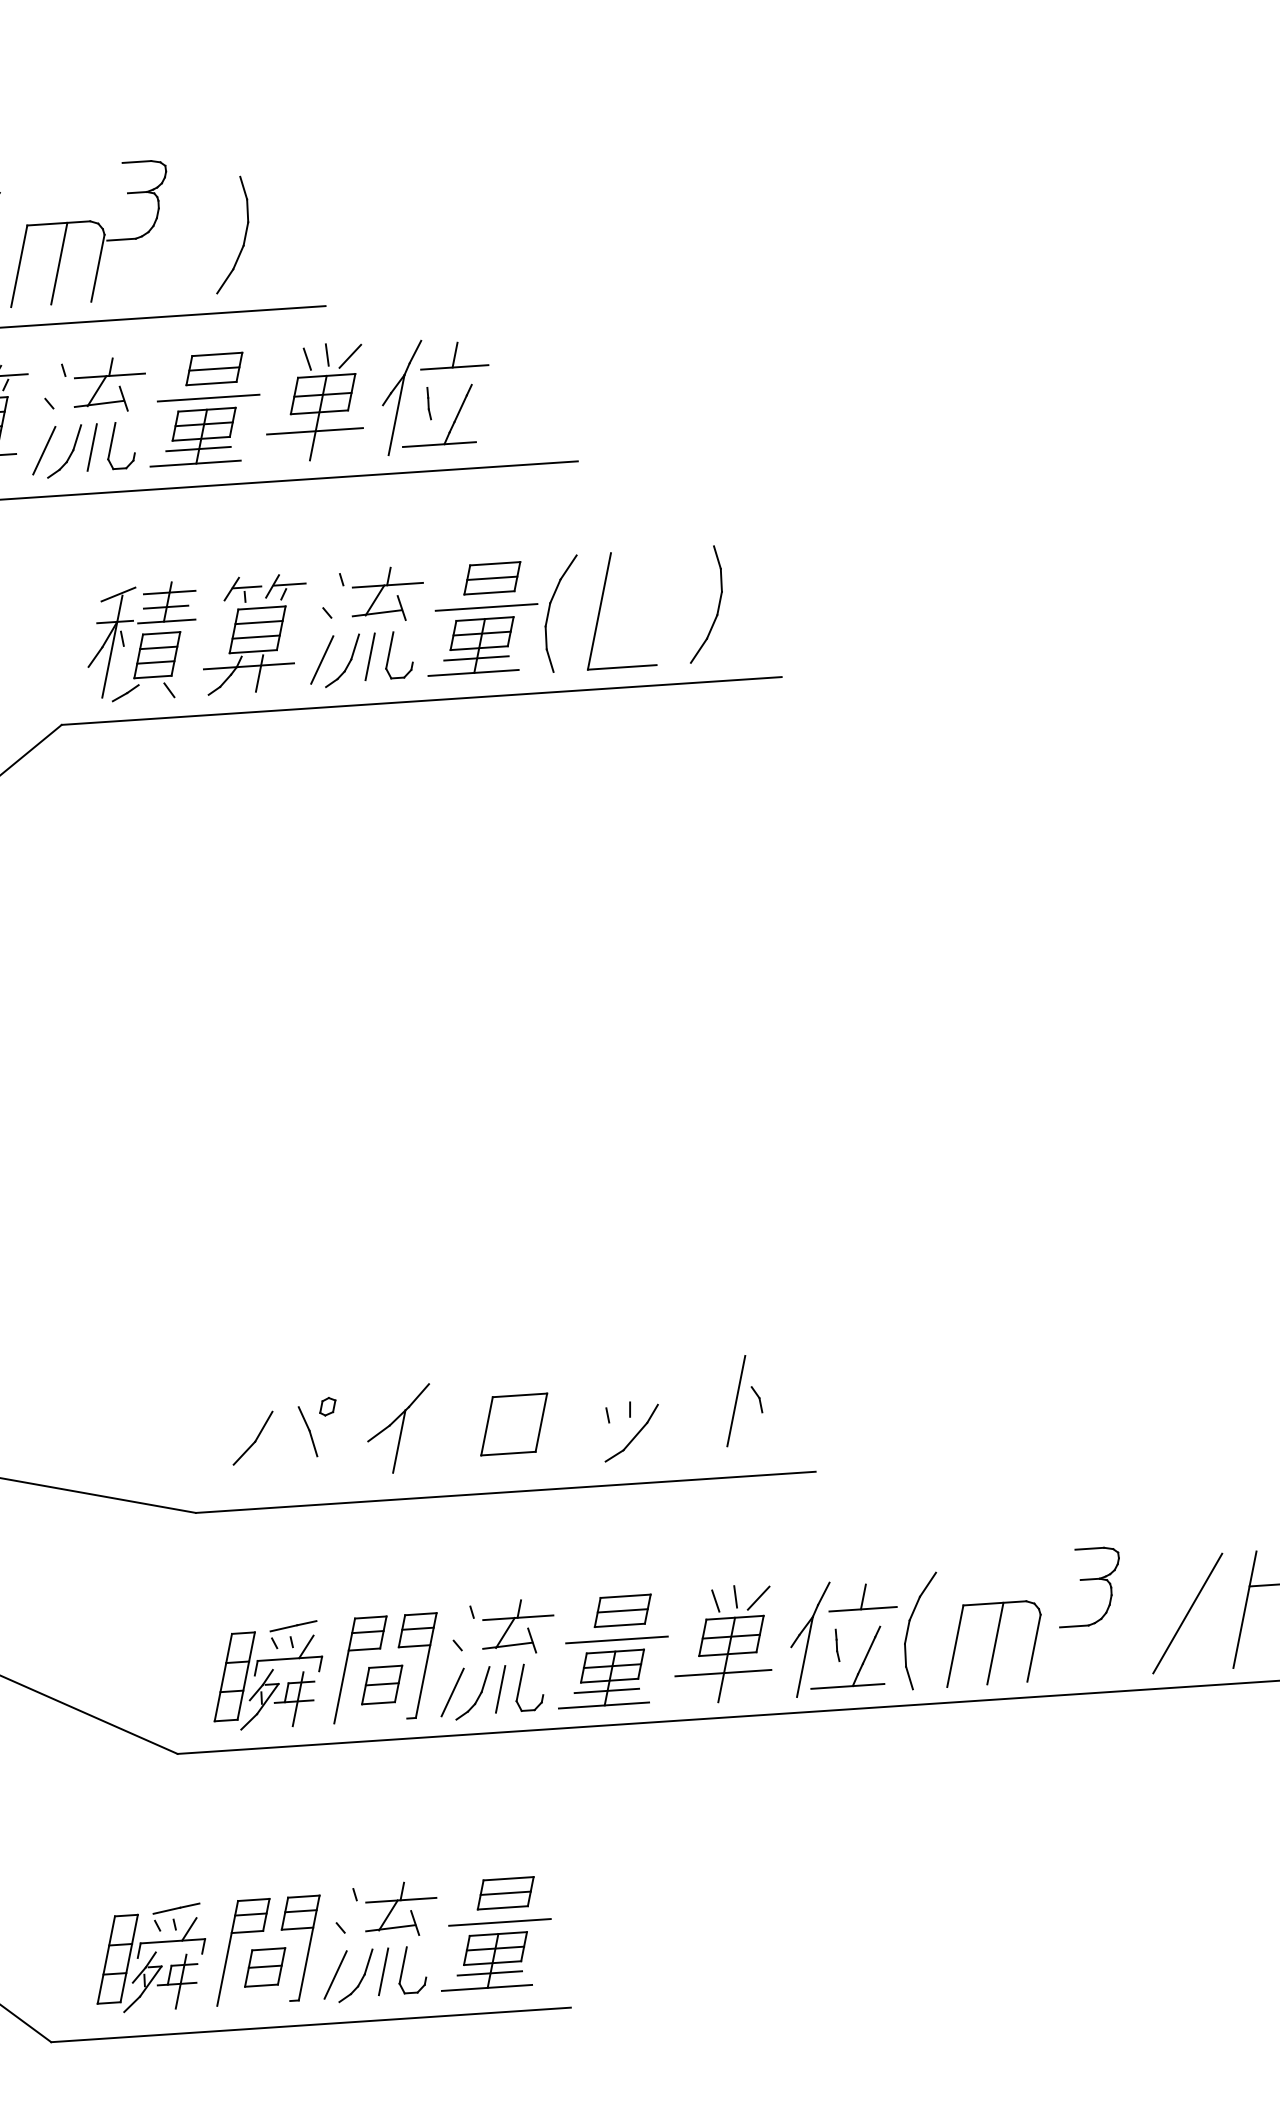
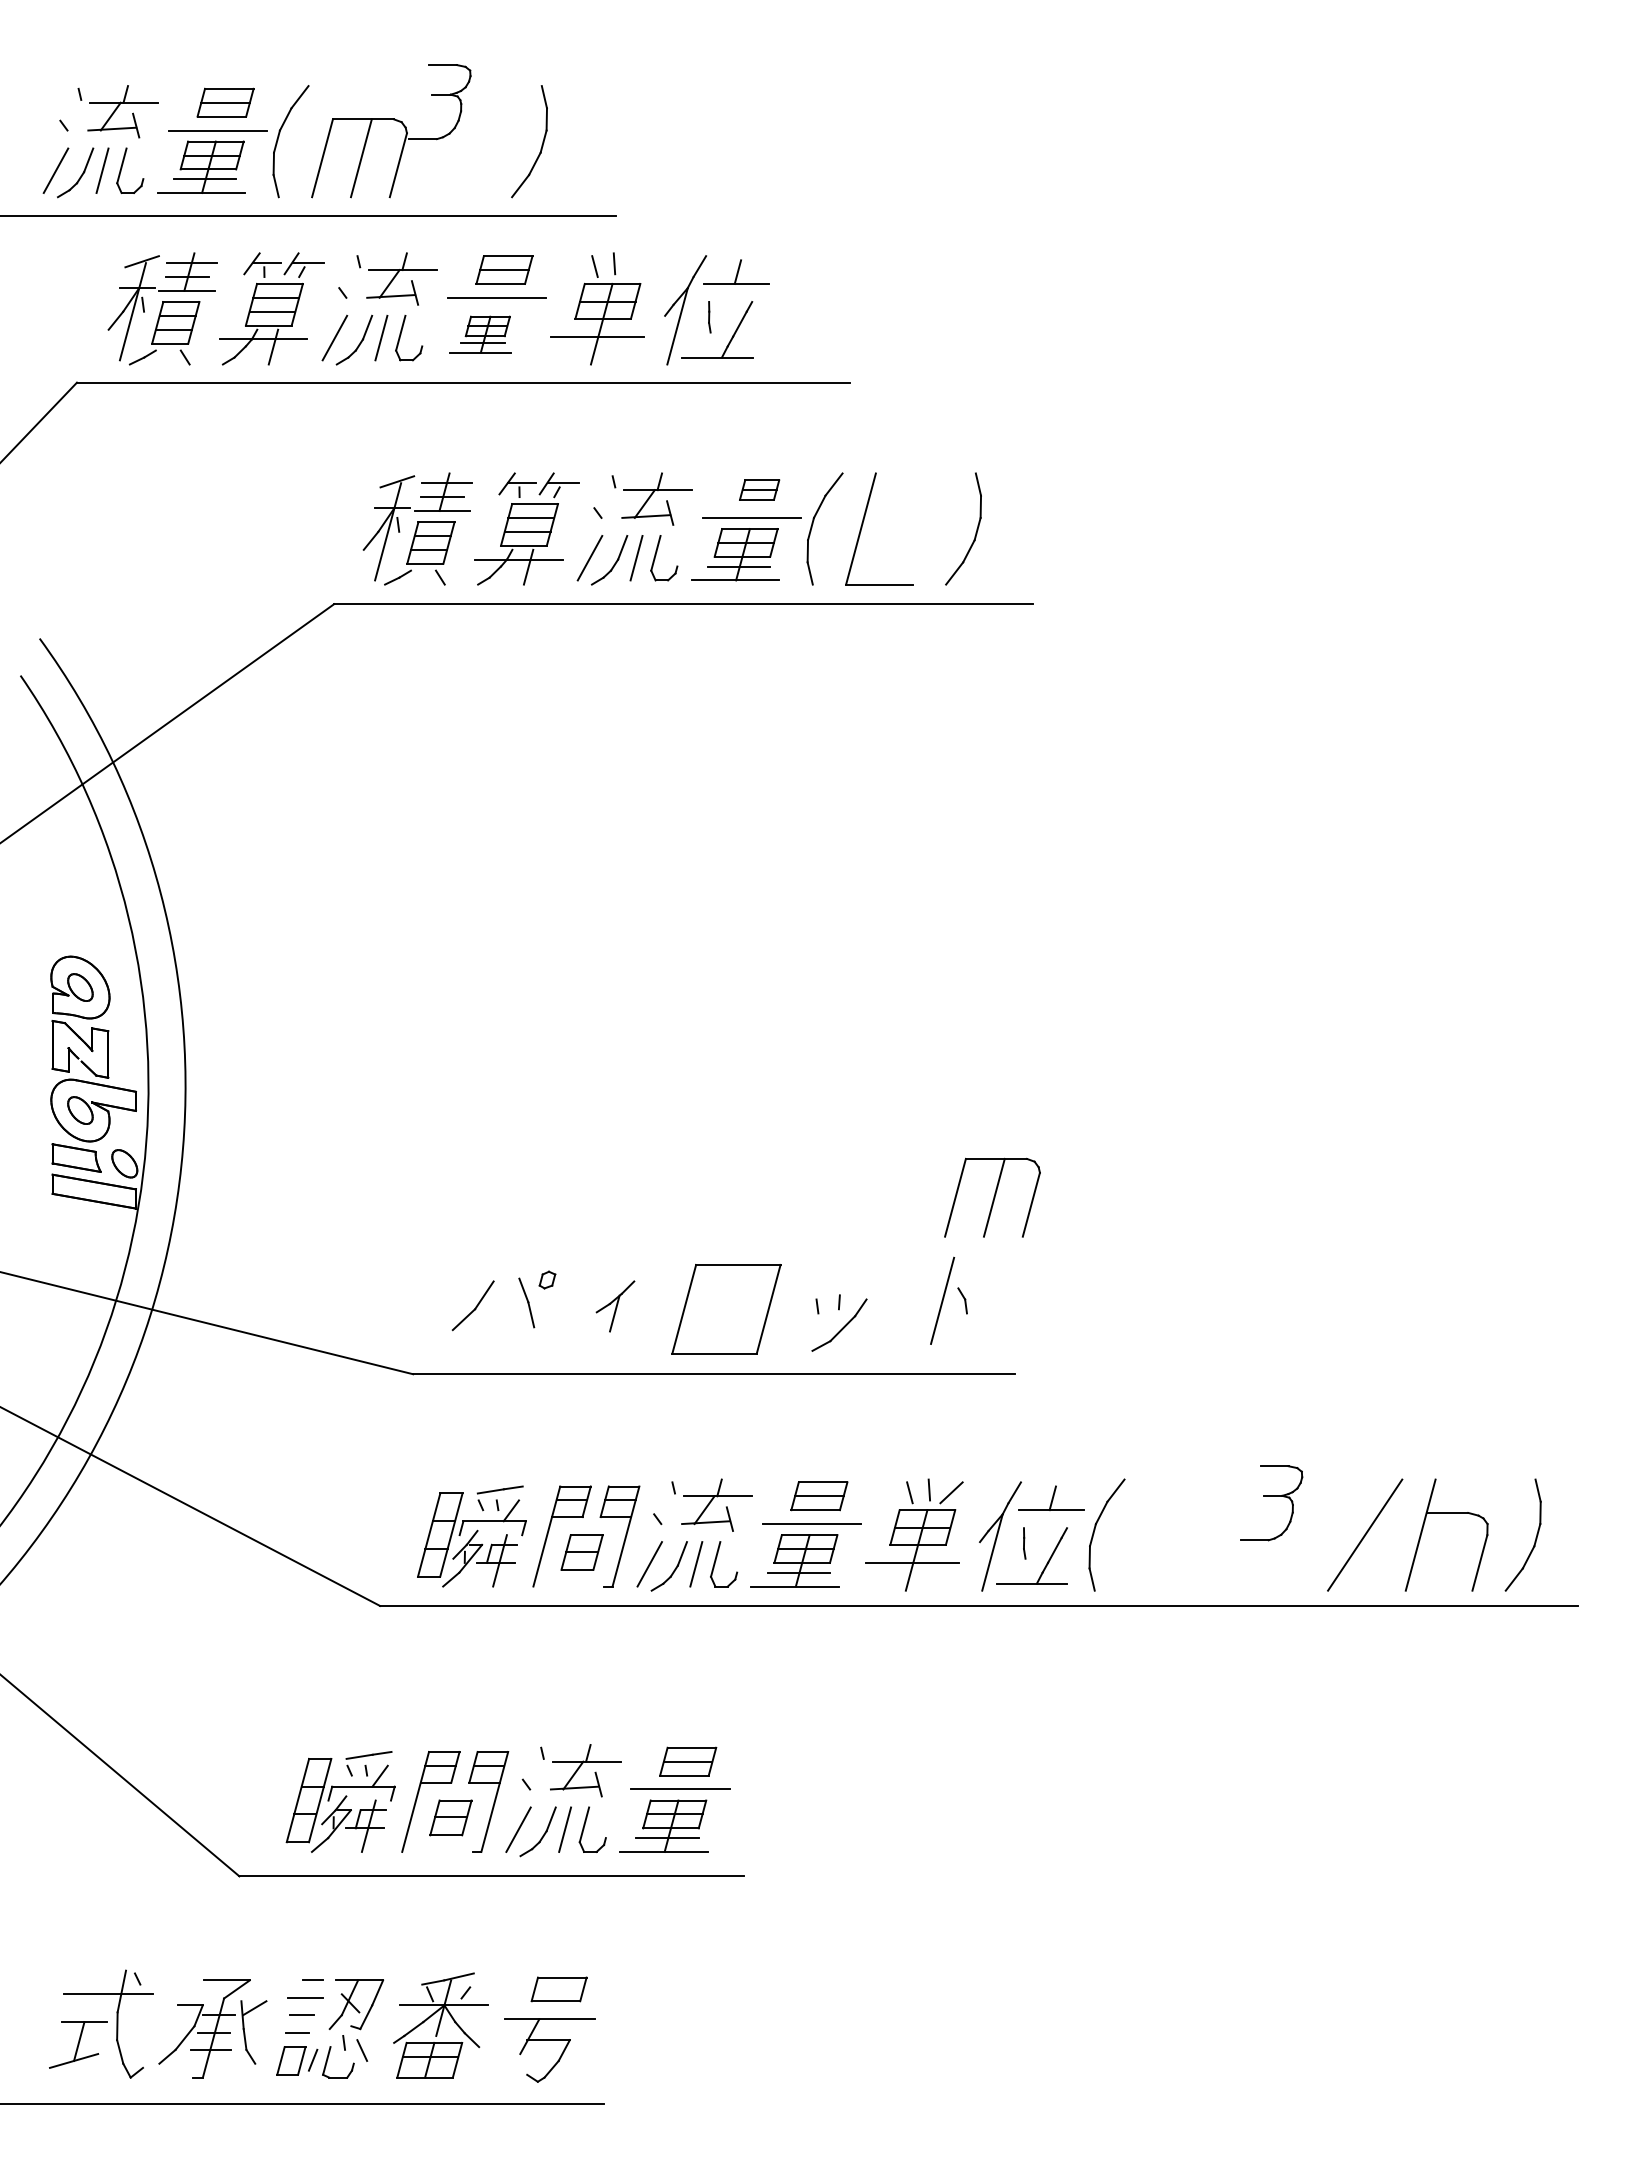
line: (350, 356) -> (636, 266), removed
part: (194, 437) -> (480, 334), size x0.7
part: (492, 577) -> (759, 489), size x0.7
part: (514, 1423) -> (726, 1308), size x1.6
part: (399, 1429) -> (615, 1306), size x0.6
part: (993, 1643) -> (992, 1197), moved

